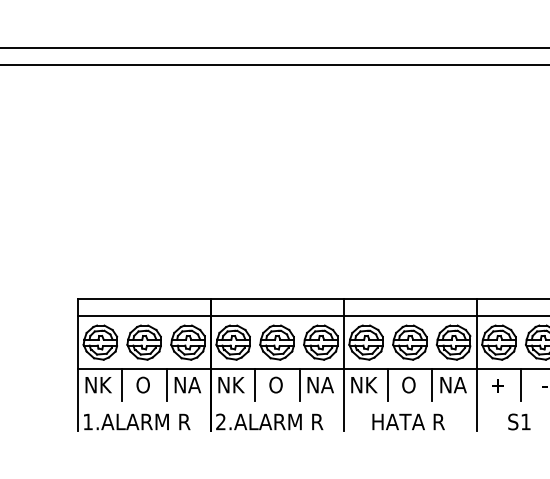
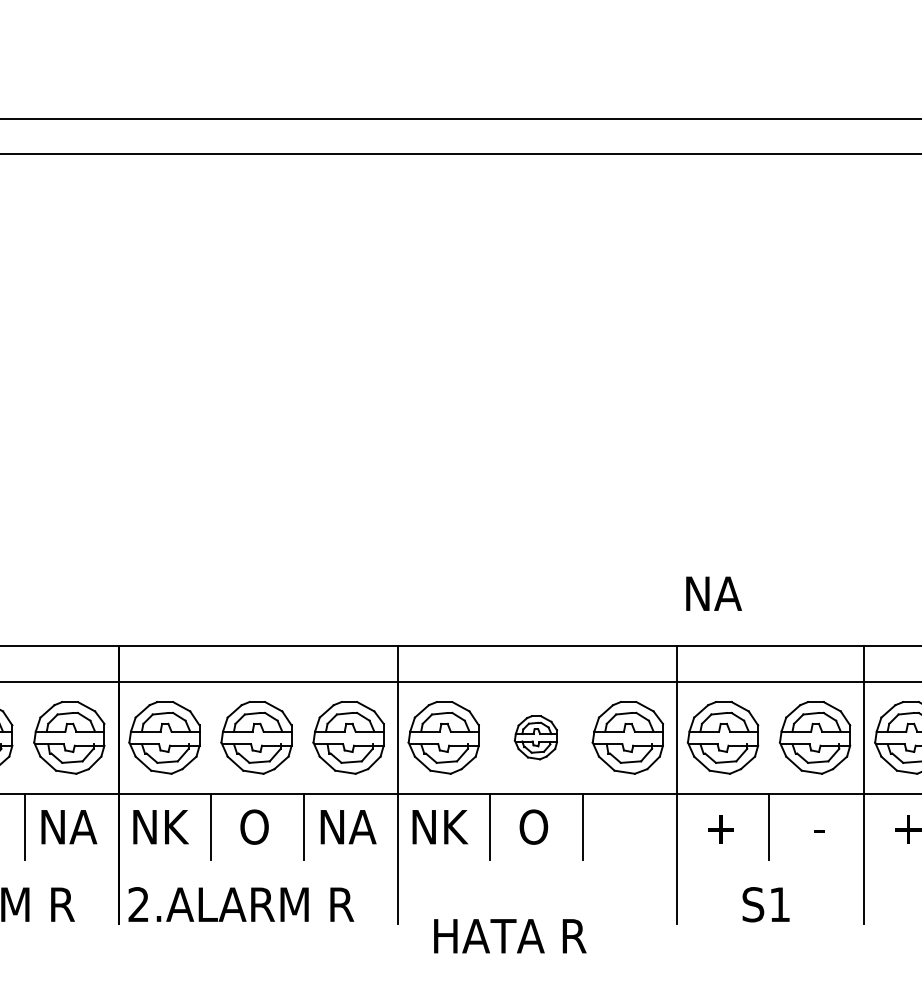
part: (409, 342) -> (535, 737), size x0.6
text: (453, 385) -> (713, 594), moved
text: (408, 421) -> (509, 935), moved

